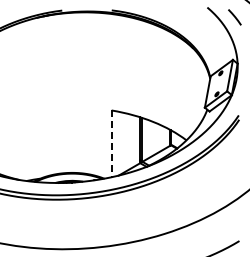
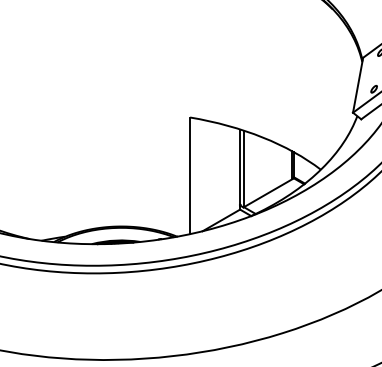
line: (111, 144) -> (189, 176), dashed -> solid

